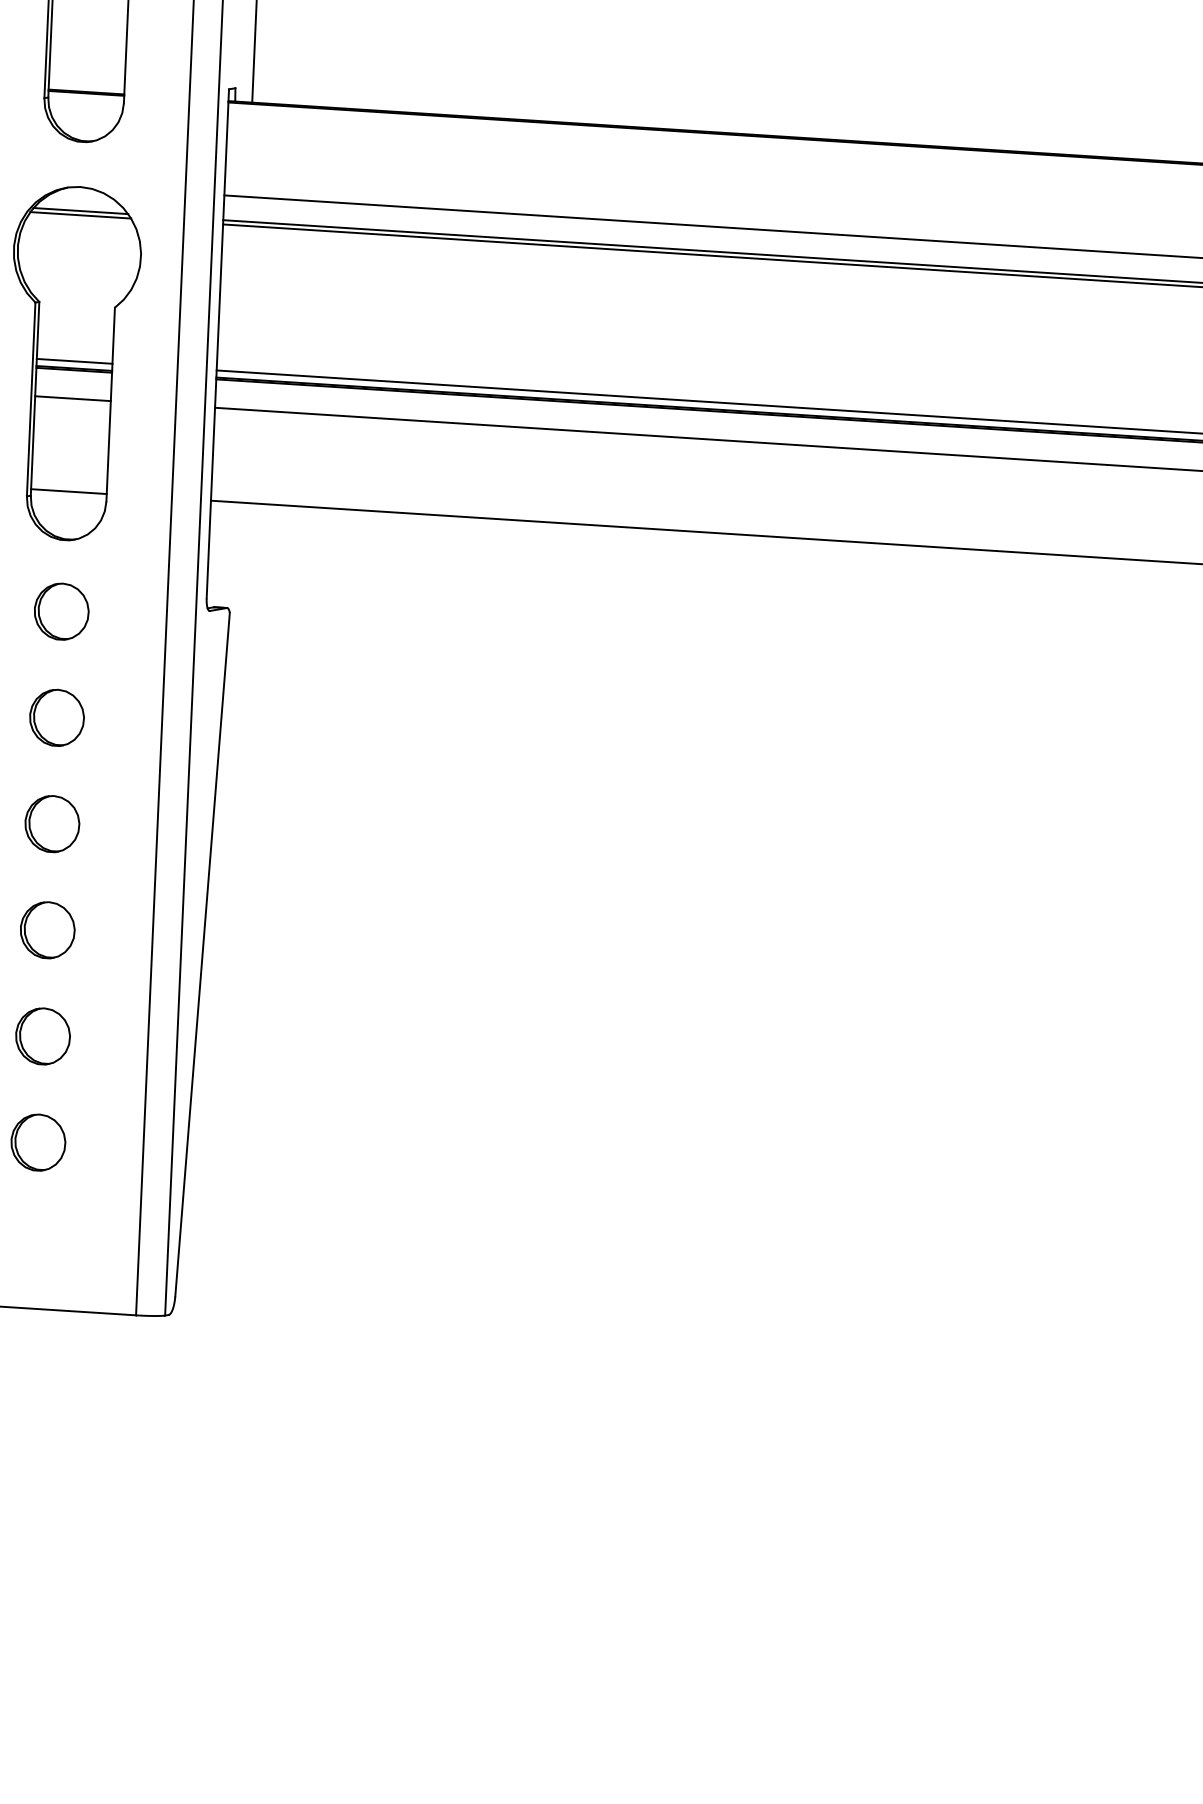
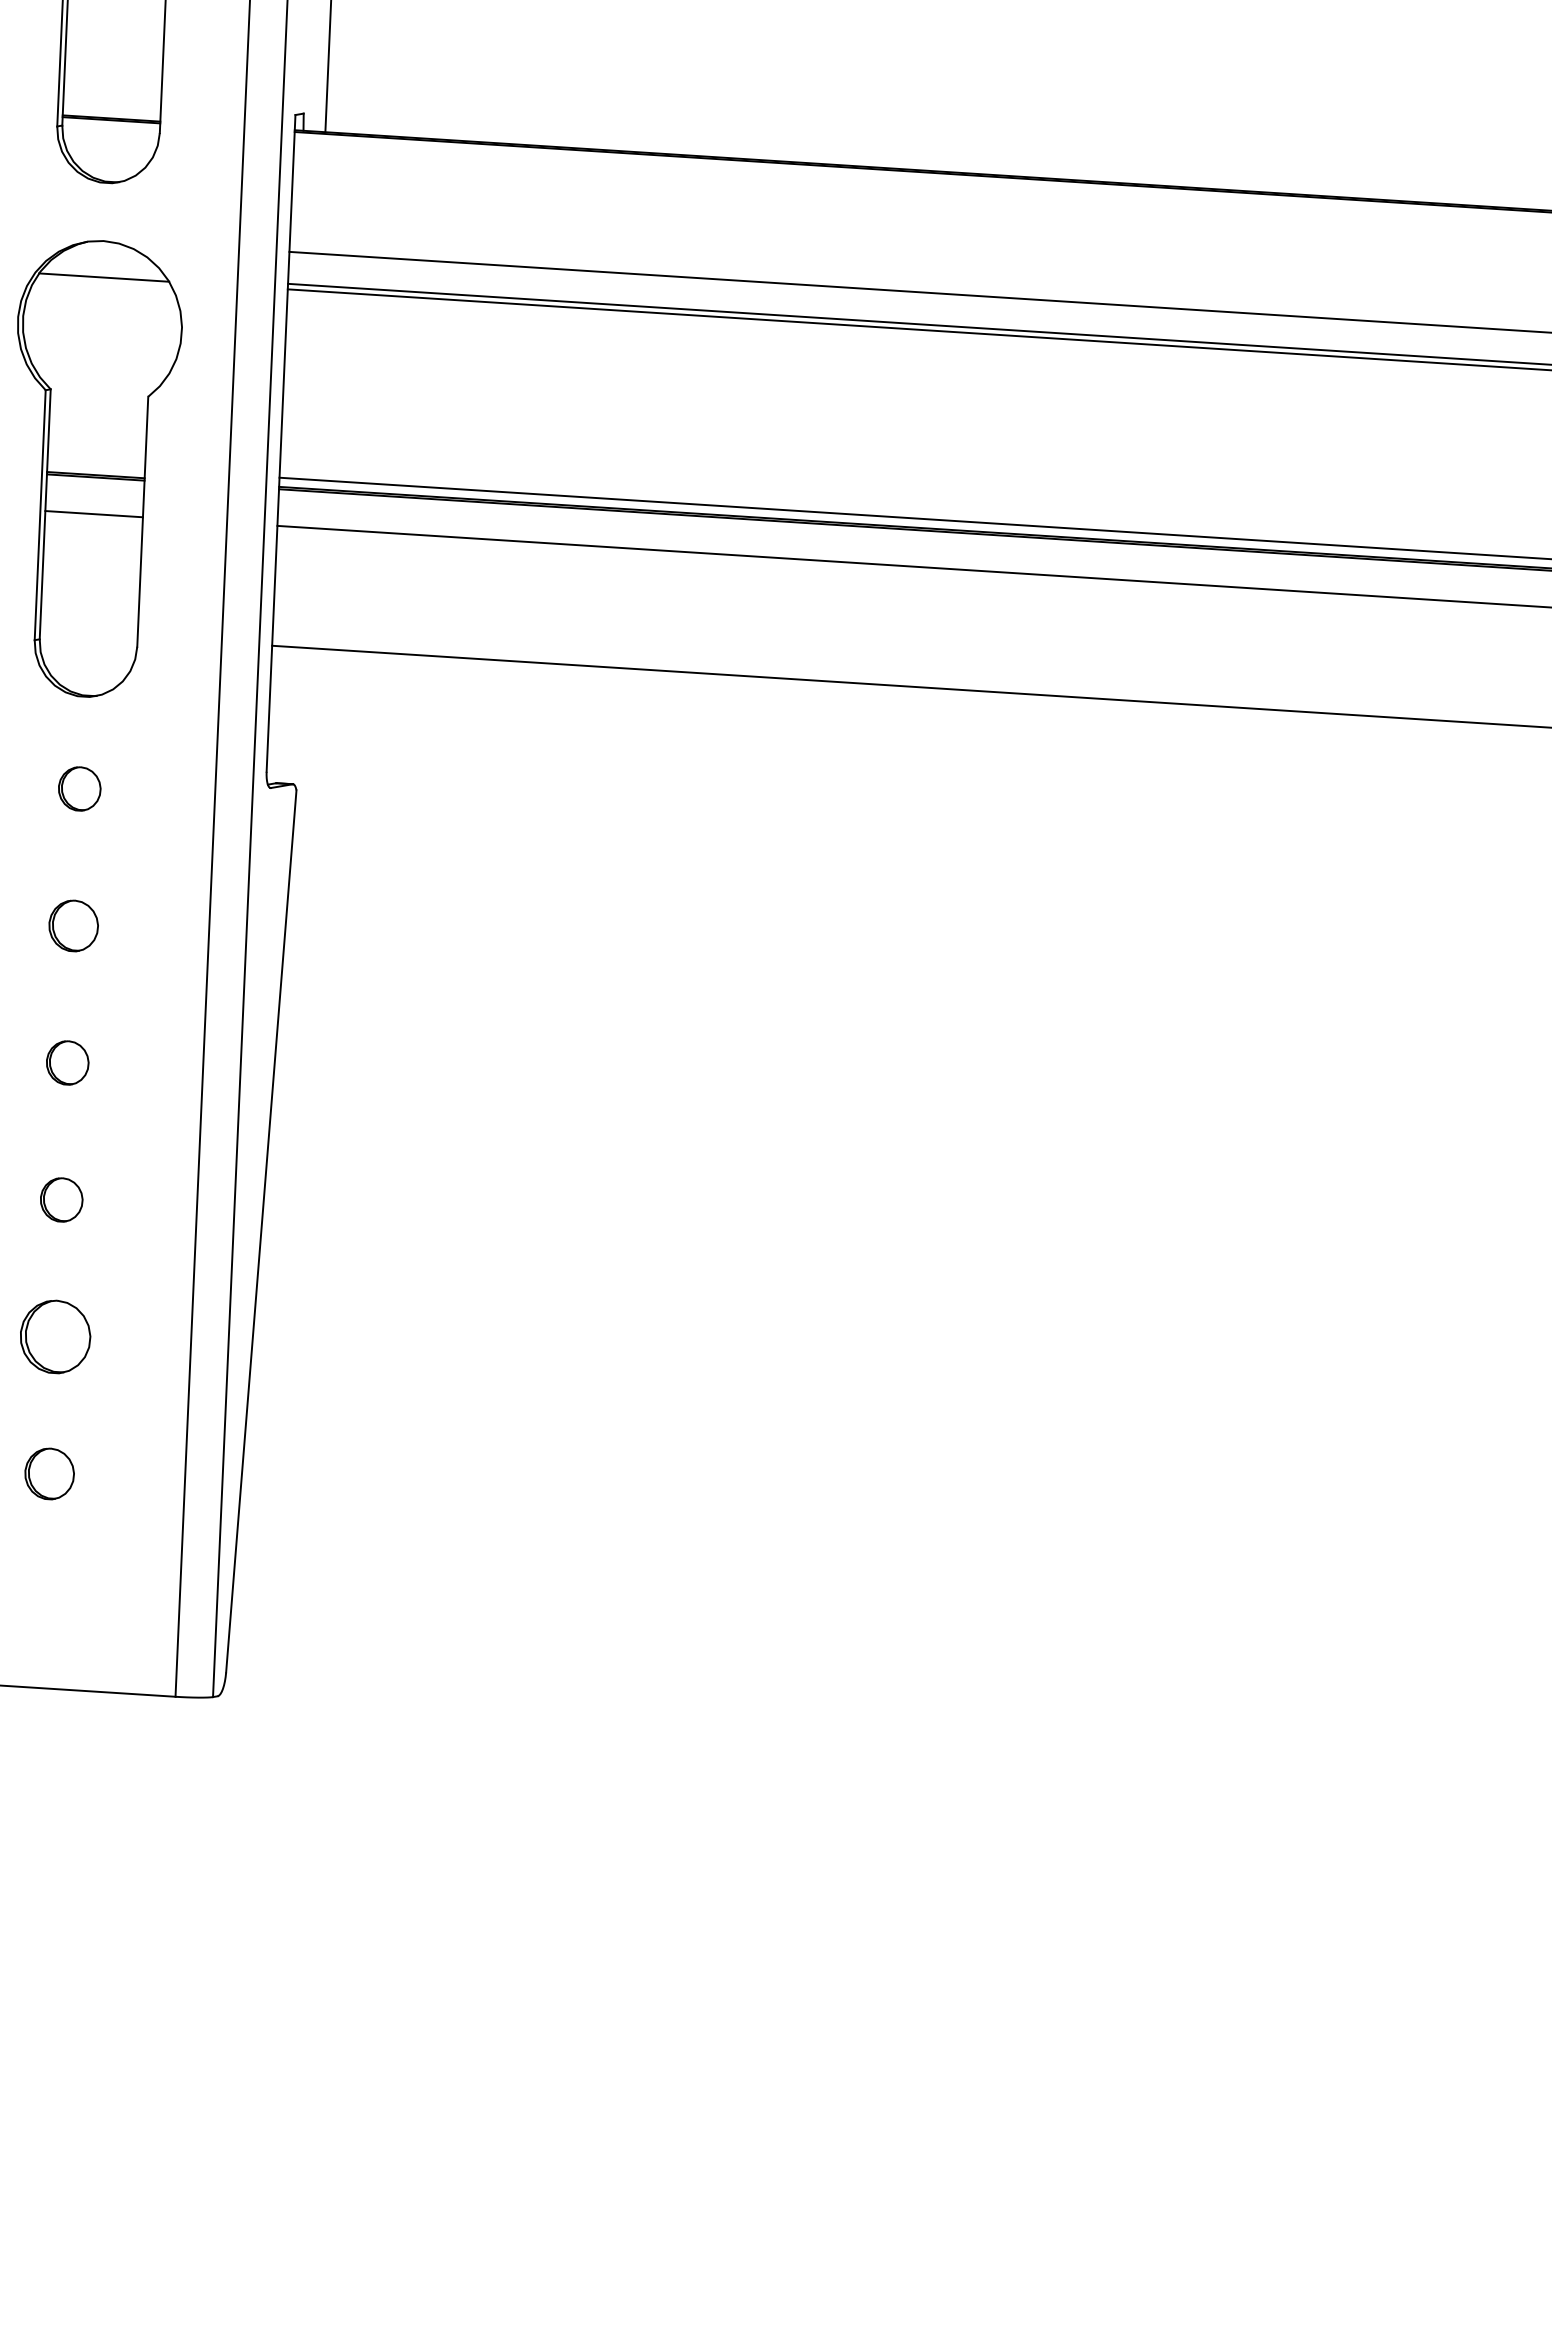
line: (81, 211) -> (104, 272), removed
line: (74, 360) -> (96, 465), removed
line: (68, 491) -> (88, 633), removed
part: (61, 611) -> (79, 788), size x0.6
part: (56, 717) -> (73, 925), size x0.7
part: (52, 823) -> (67, 1062), size x0.6
part: (47, 929) -> (61, 1199), size x0.6
part: (38, 1142) -> (49, 1473), size x0.7

